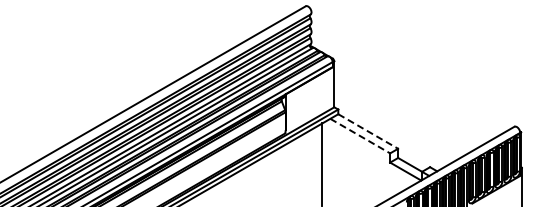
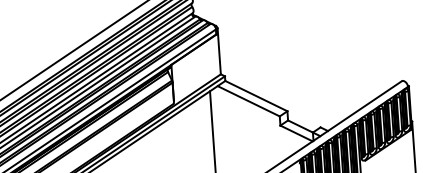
line: (368, 131) -> (256, 96), dashed -> solid
line: (360, 136) -> (249, 101), dashed -> solid

